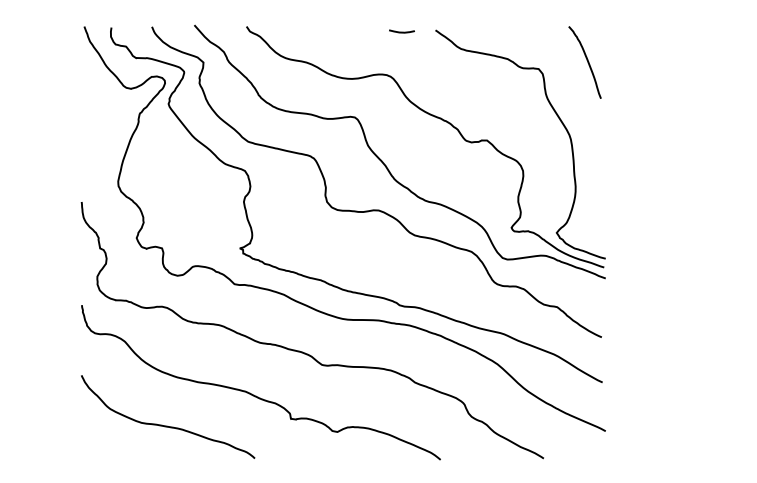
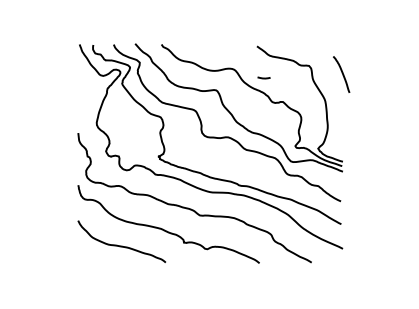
curve: (400, 30) -> (263, 77), moved
curve: (585, 60) -> (341, 73), moved

